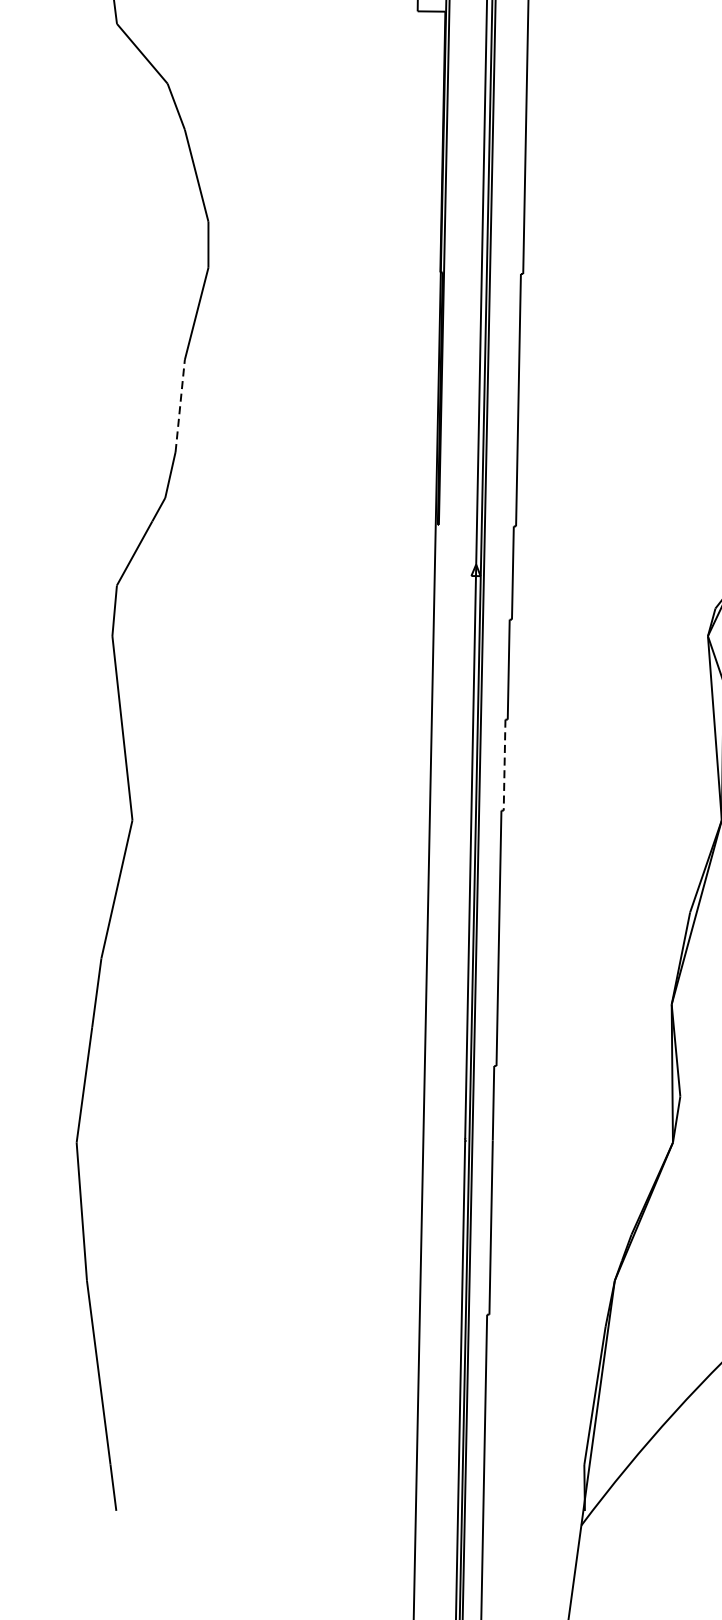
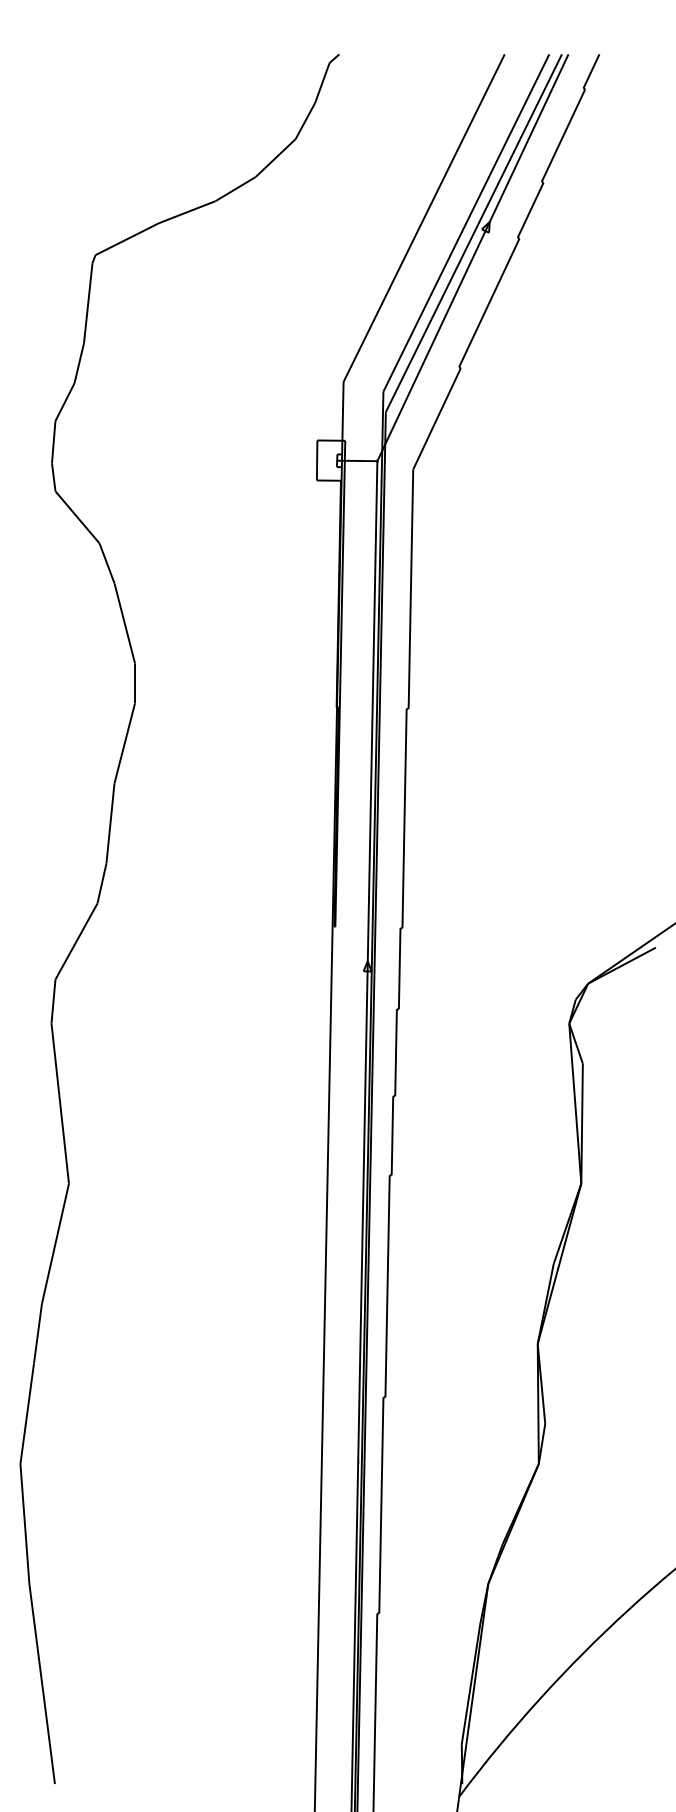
line: (180, 405) -> (110, 823), dashed -> solid
line: (504, 764) -> (392, 1135), dashed -> solid

